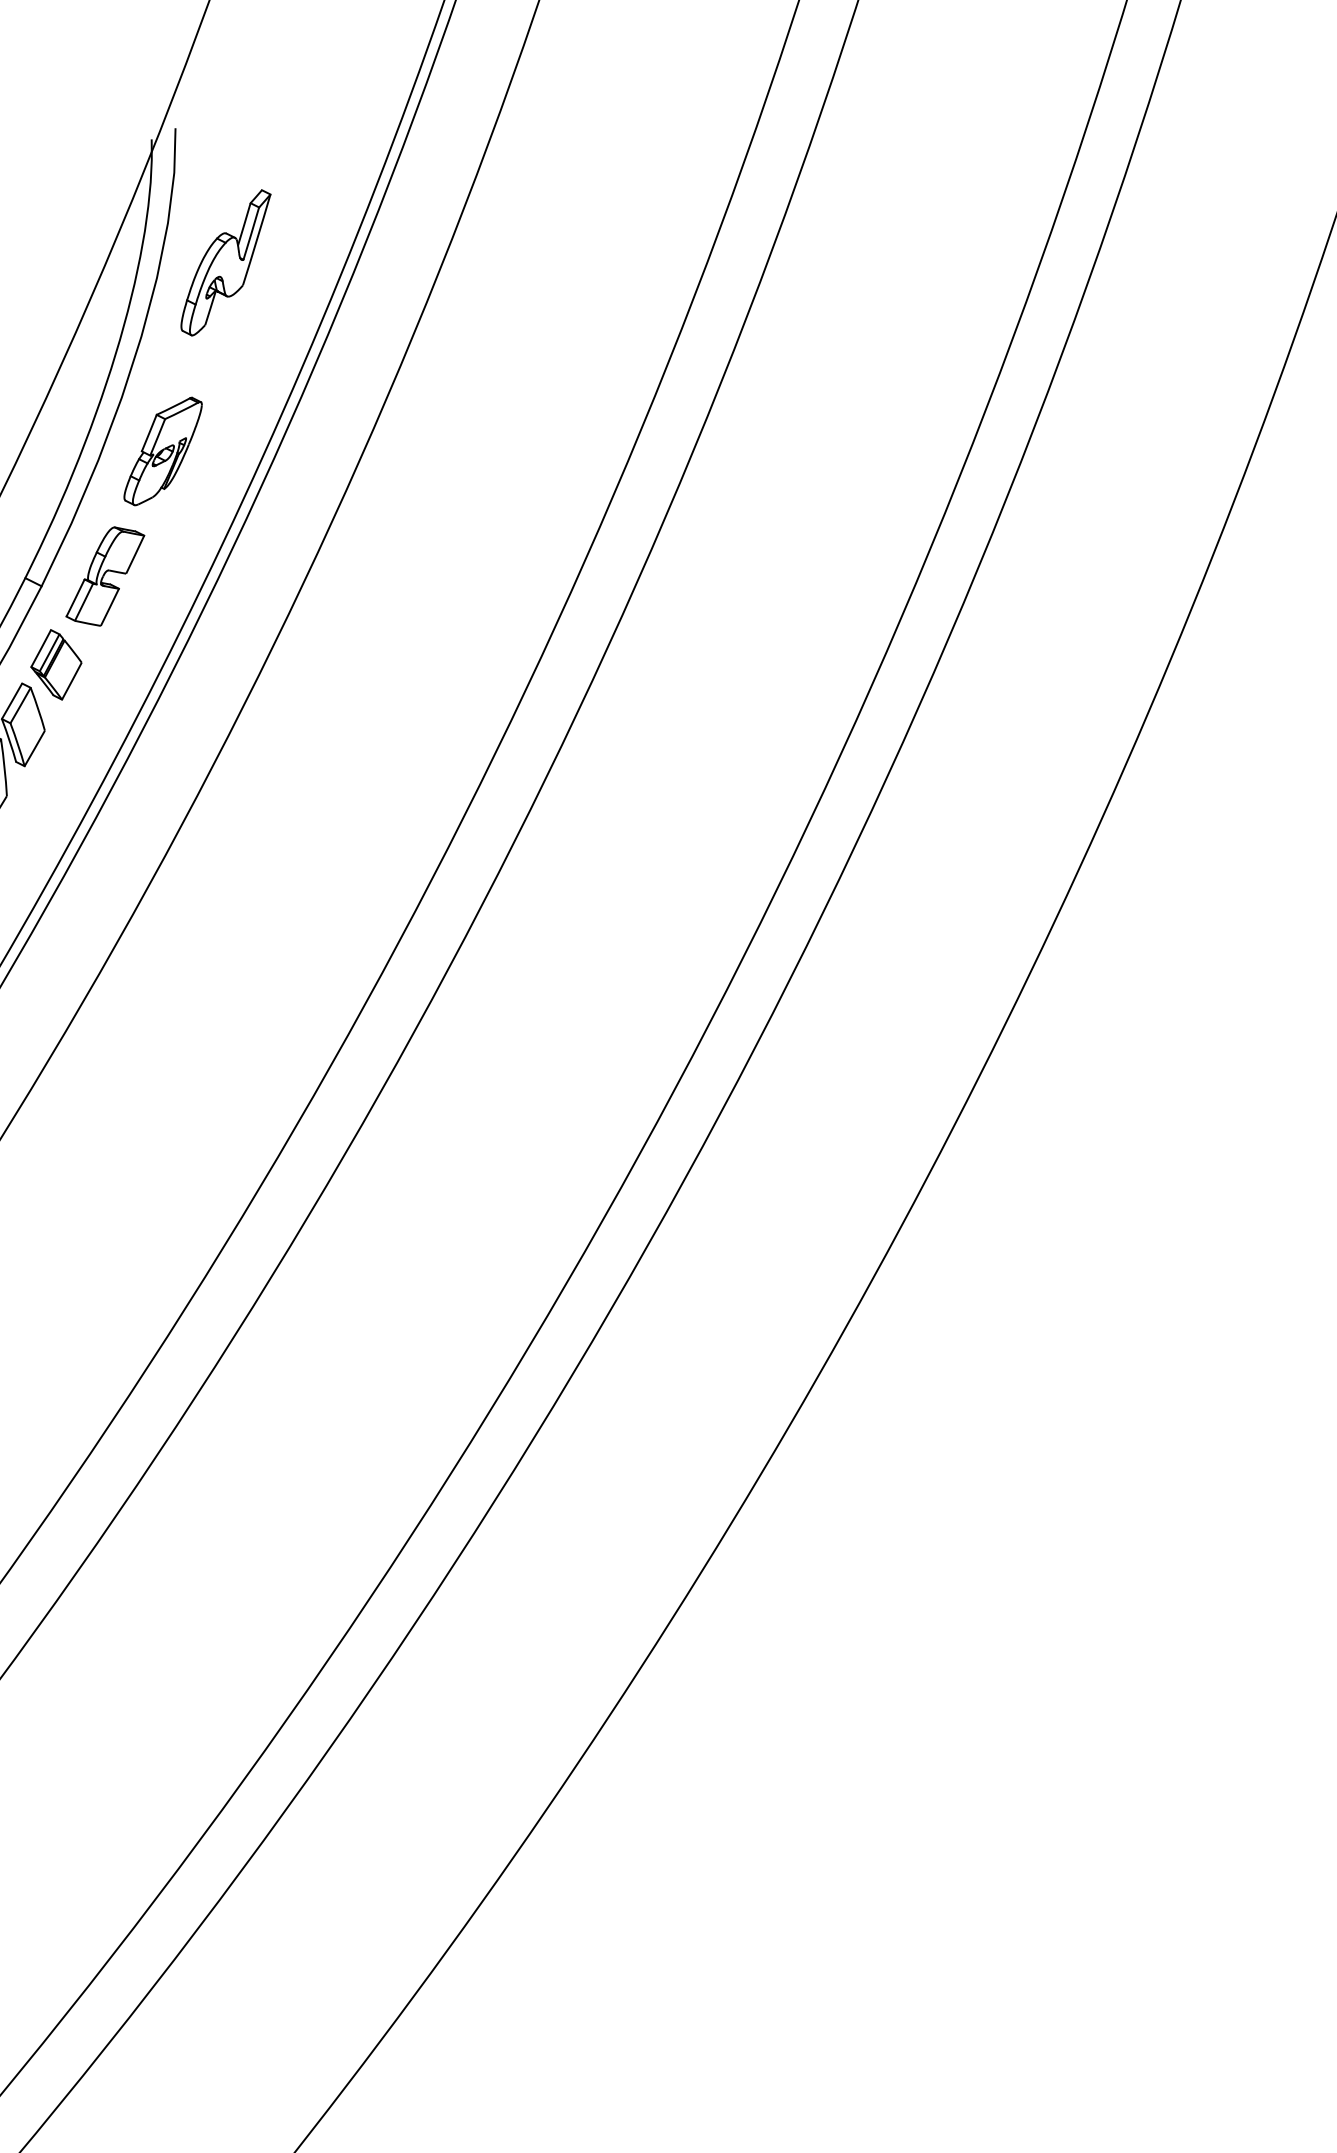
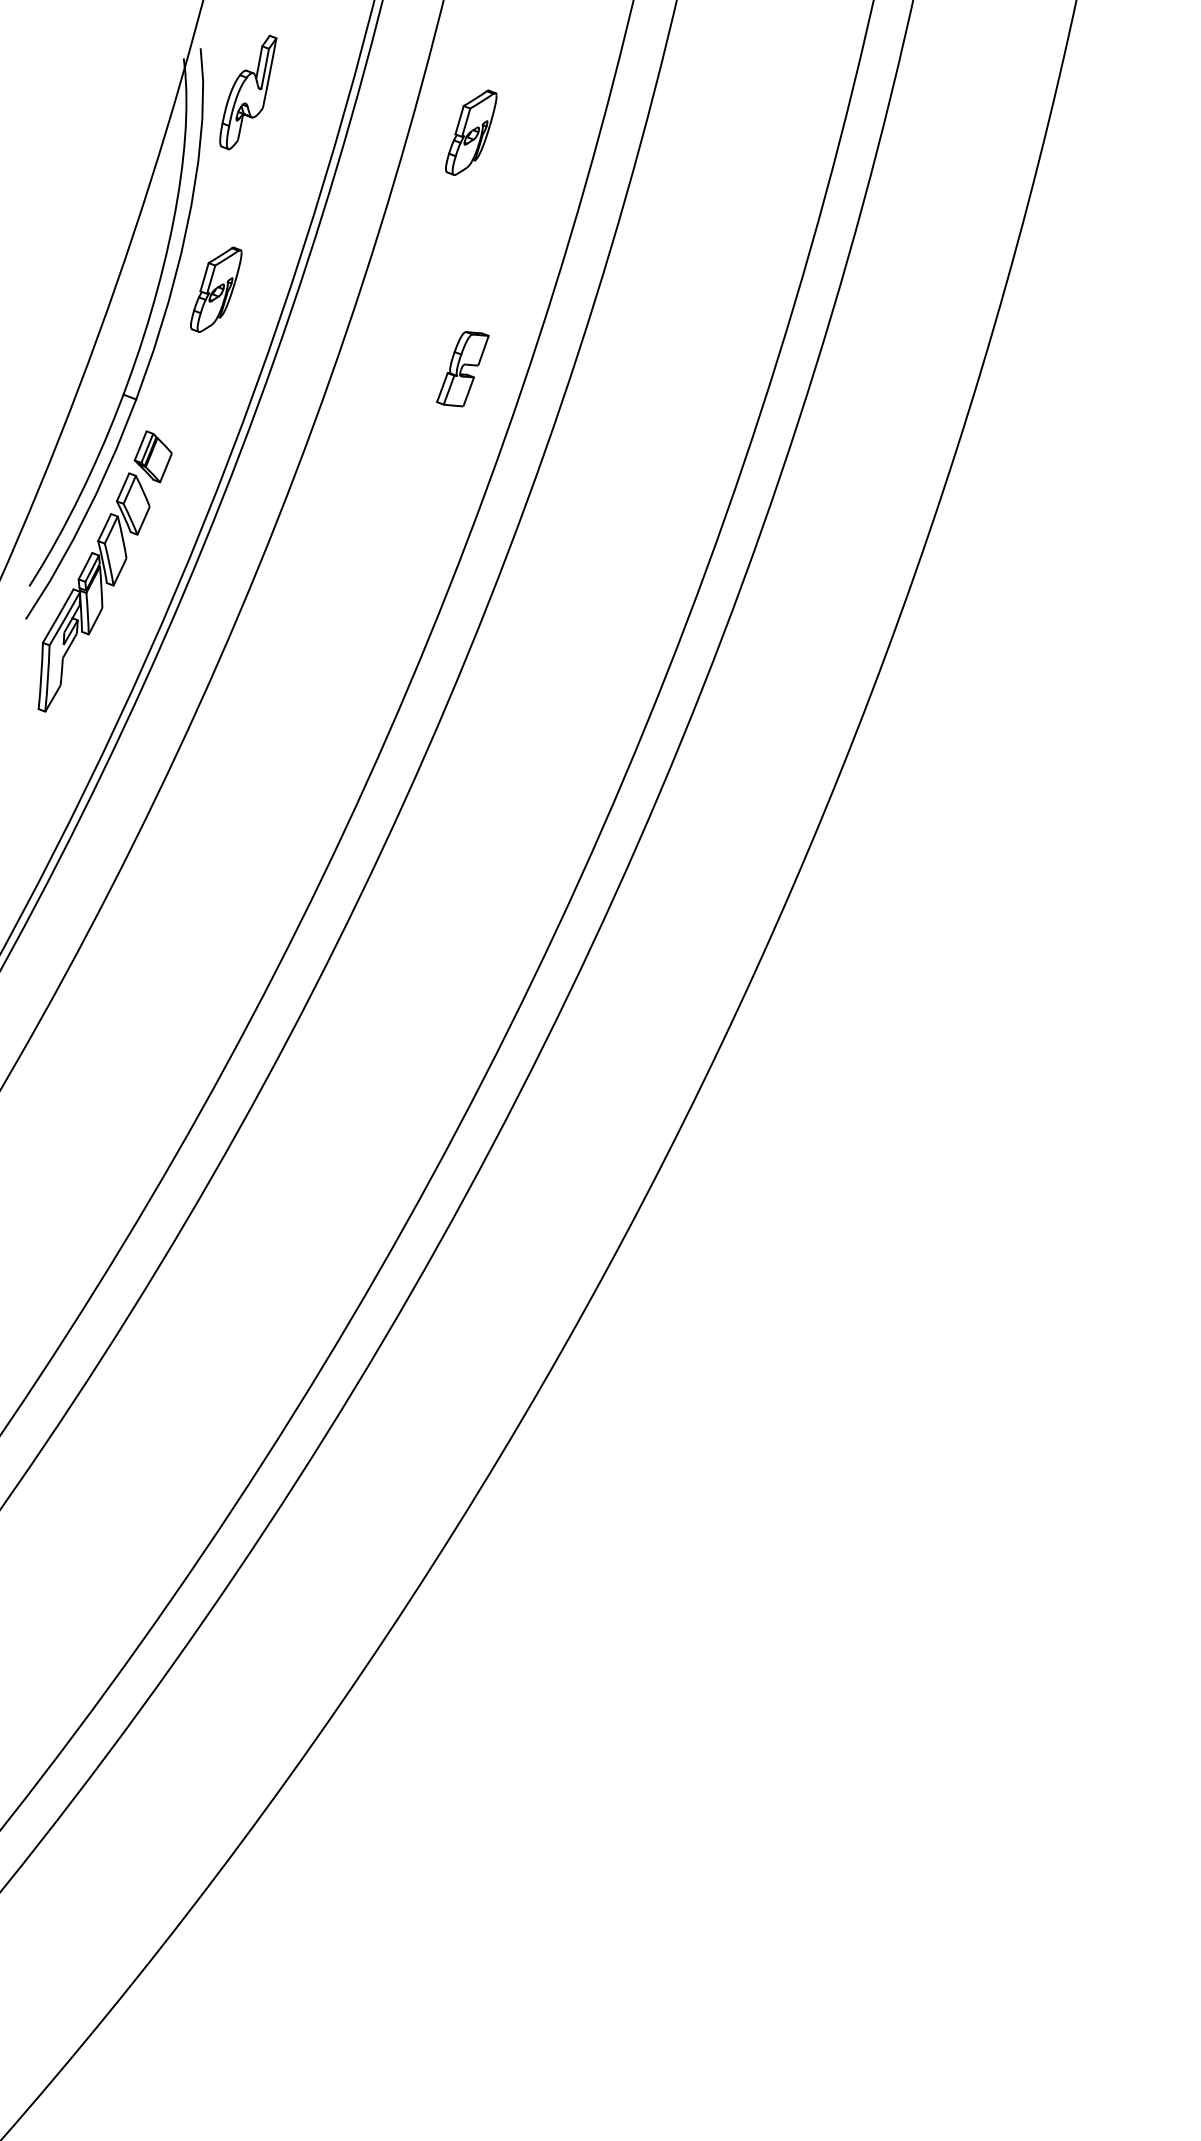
part: (225, 262) -> (248, 92), moved
part: (524, 277) -> (471, 132), added
part: (104, 576) -> (462, 369), moved

